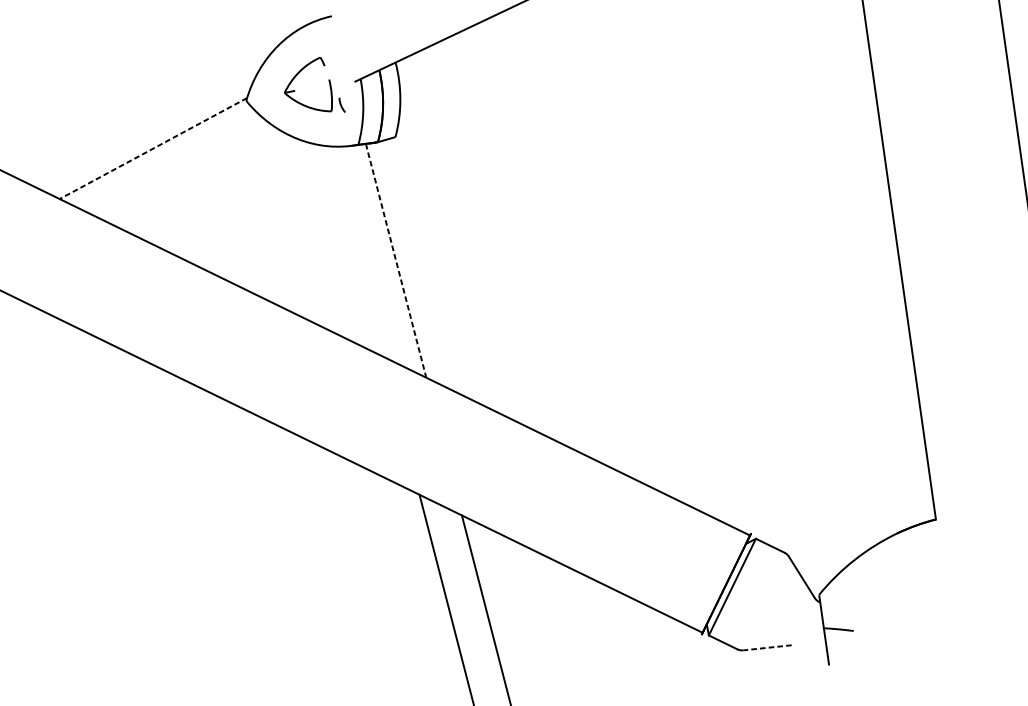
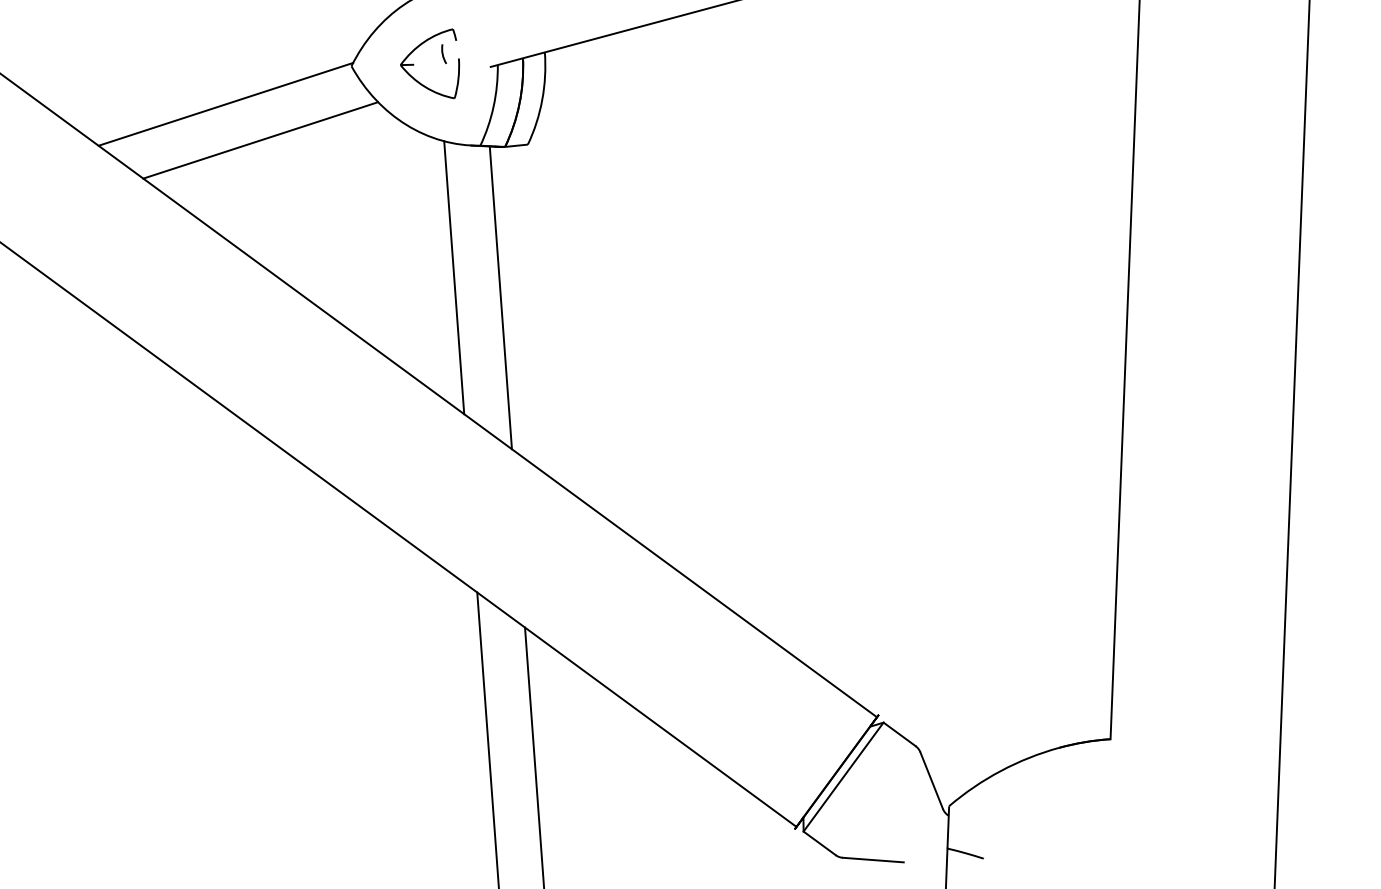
curve: (341, 105) -> (443, 54), moved
line: (153, 148) -> (225, 104), dashed -> solid
line: (185, 171) -> (260, 140), added
line: (356, 251) -> (454, 277), added
line: (395, 260) -> (500, 297), dashed -> solid
line: (767, 648) -> (873, 860), dashed -> solid

